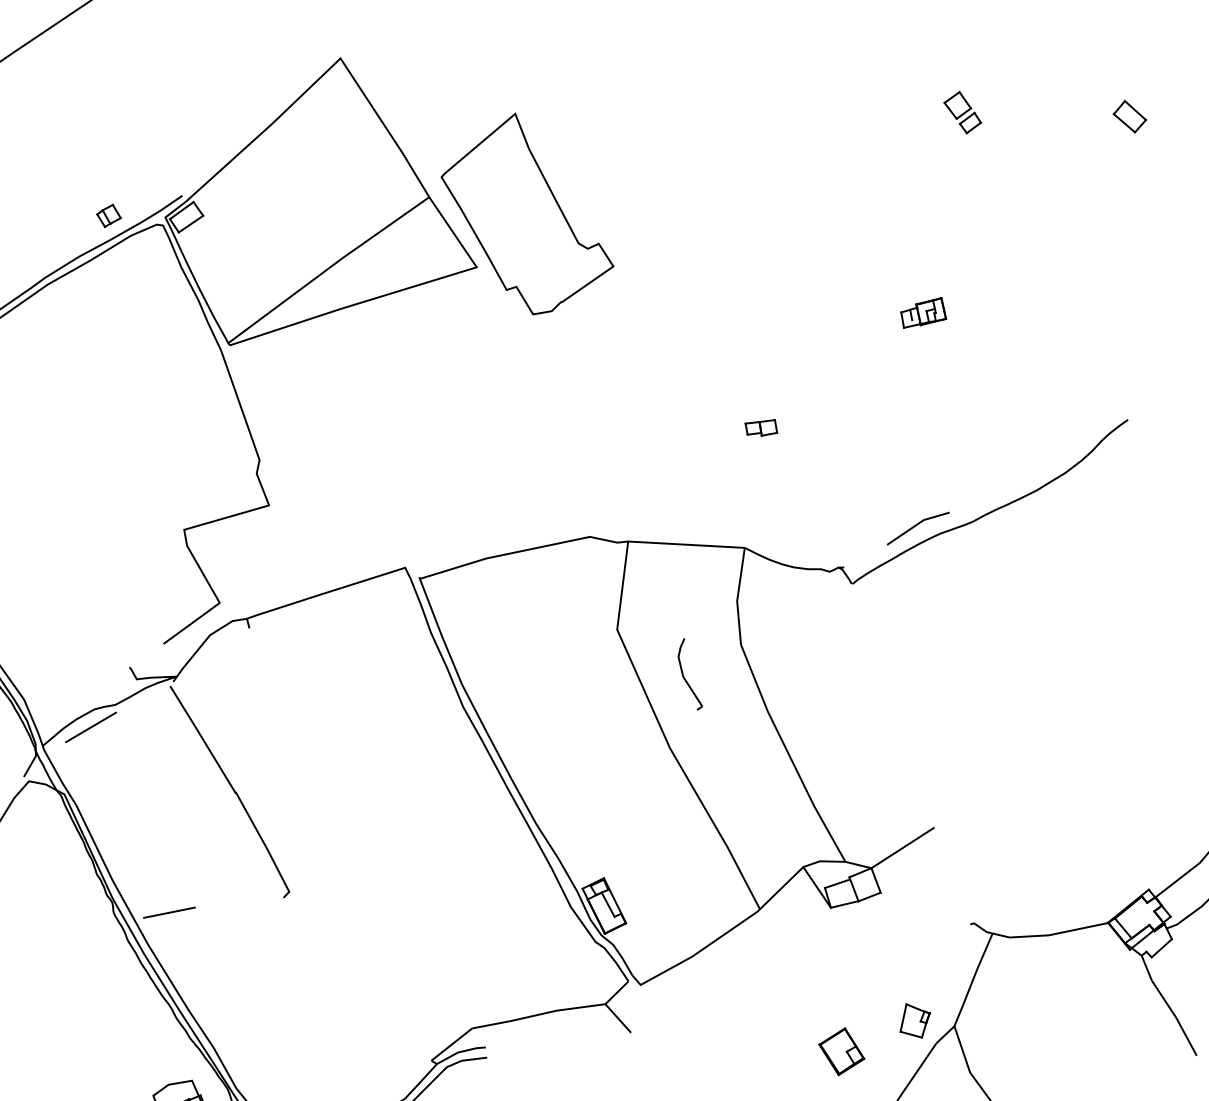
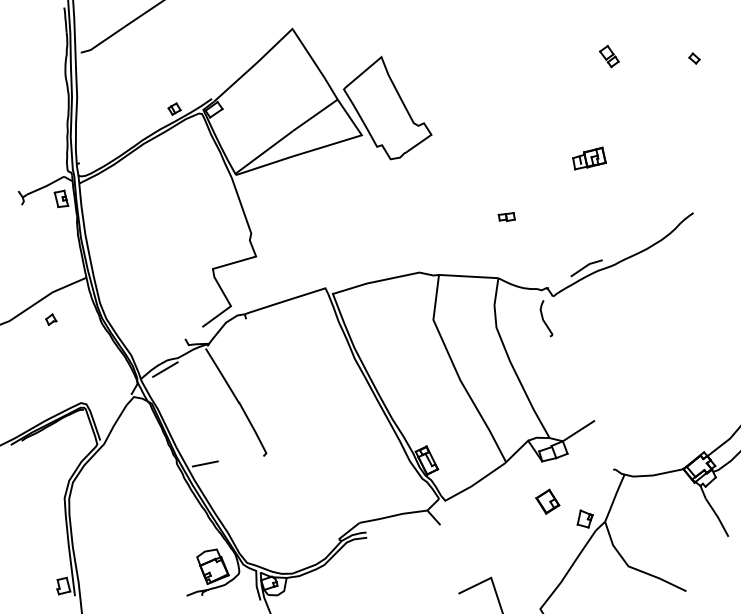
part: (1129, 116) -> (694, 58), size x0.62
part: (923, 312) -> (589, 158), size x1.43
part: (690, 674) -> (546, 318), moved
part: (841, 1051) -> (547, 501), moved

